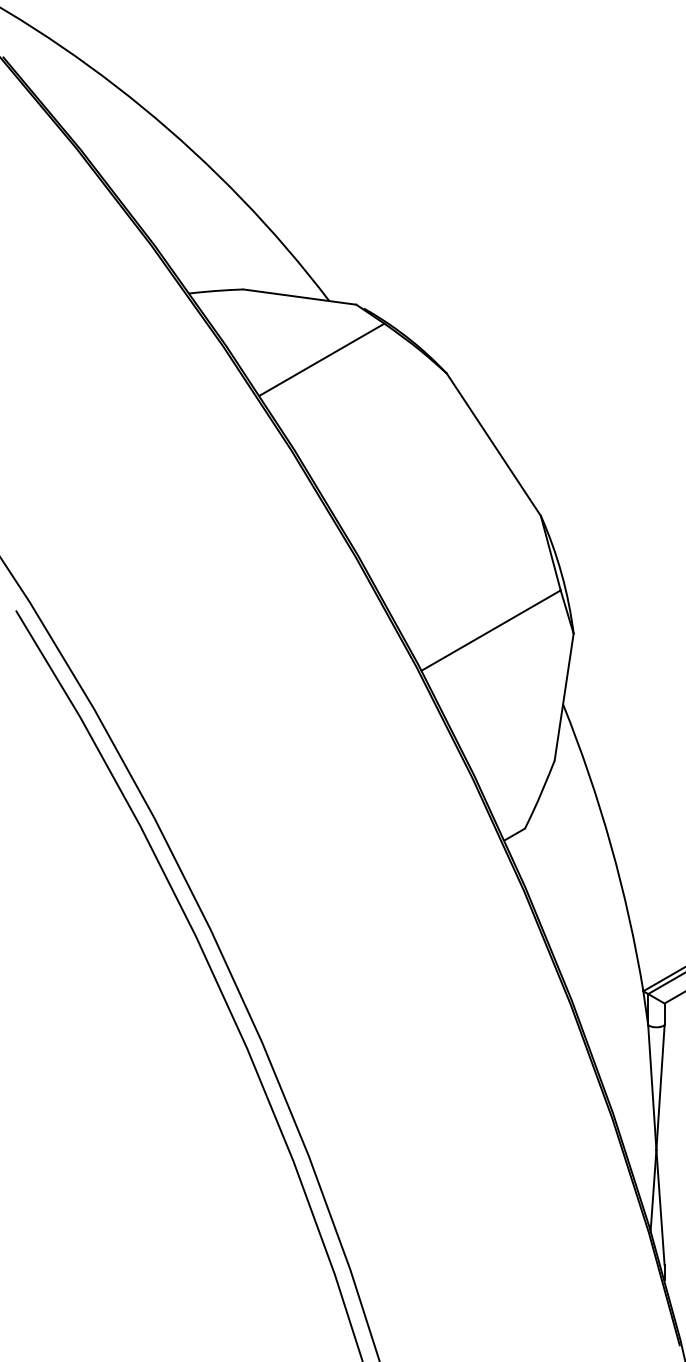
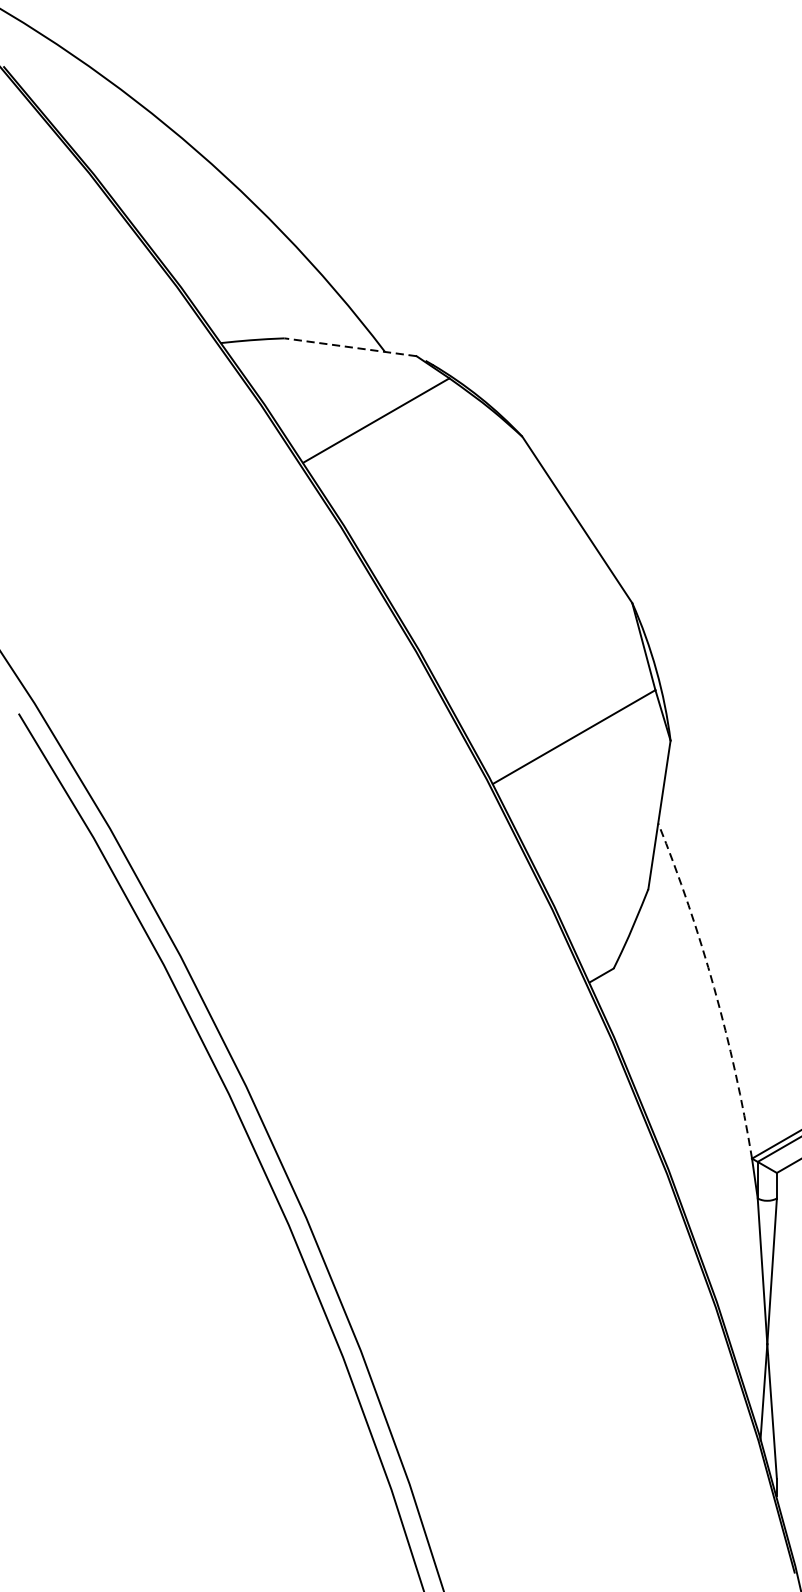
line: (299, 297) -> (350, 347), solid -> dashed
arc: (611, 845) -> (714, 988), solid -> dashed

